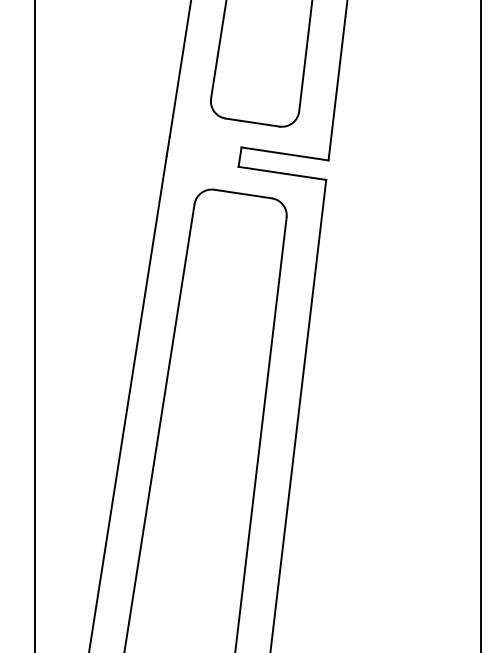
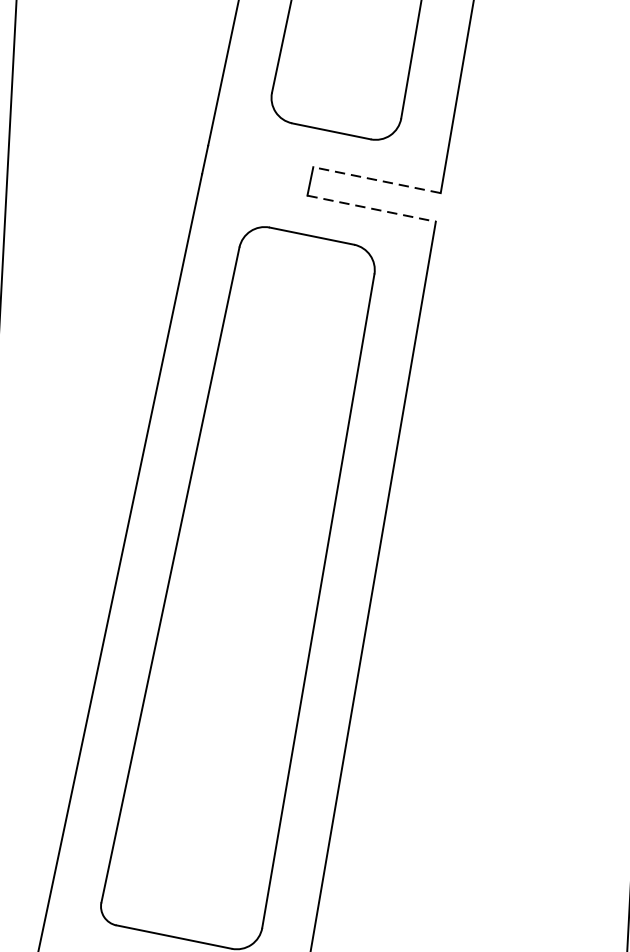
line: (285, 153) -> (377, 179), solid -> dashed
line: (282, 173) -> (371, 208), solid -> dashed

